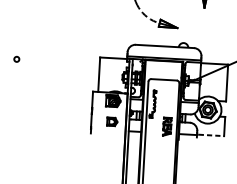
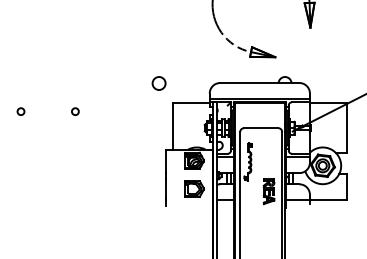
circle: (90, 42) -> (158, 83), added
circle: (16, 59) -> (75, 111), moved
part: (112, 121) -> (194, 188), size x1.43
line: (211, 135) -> (329, 199), dashed -> solid

